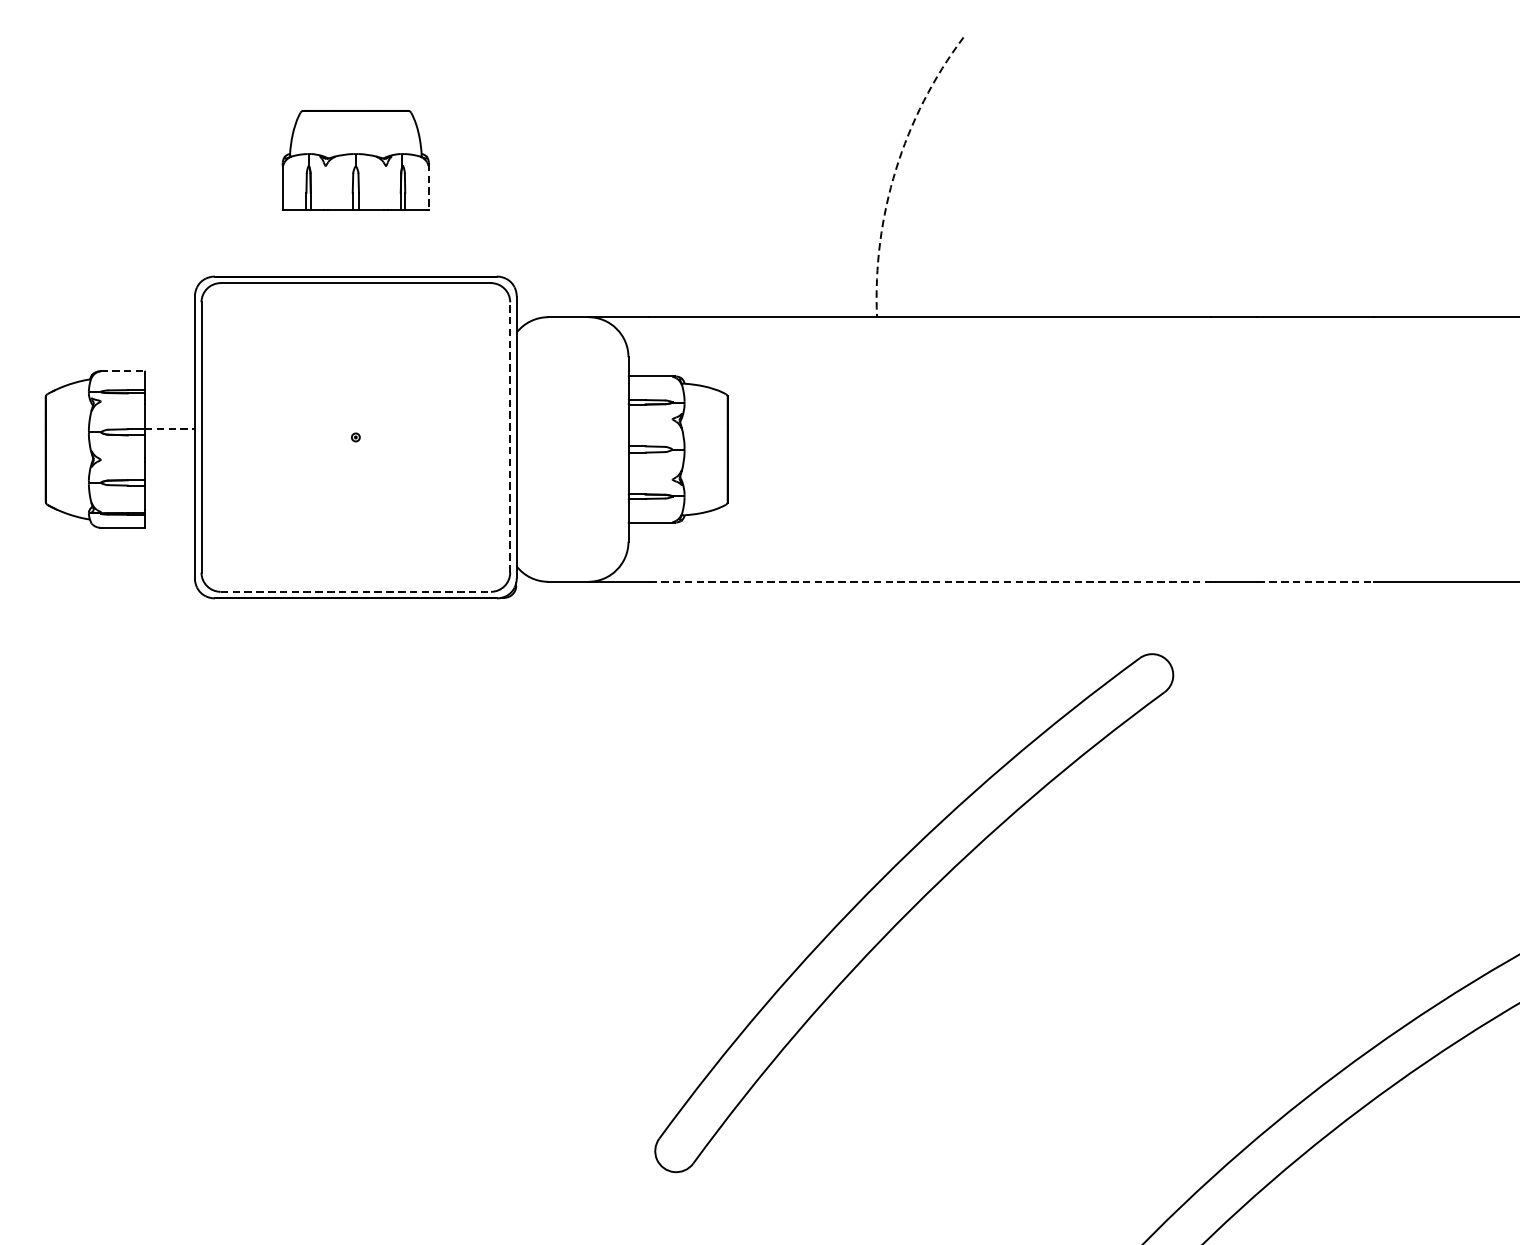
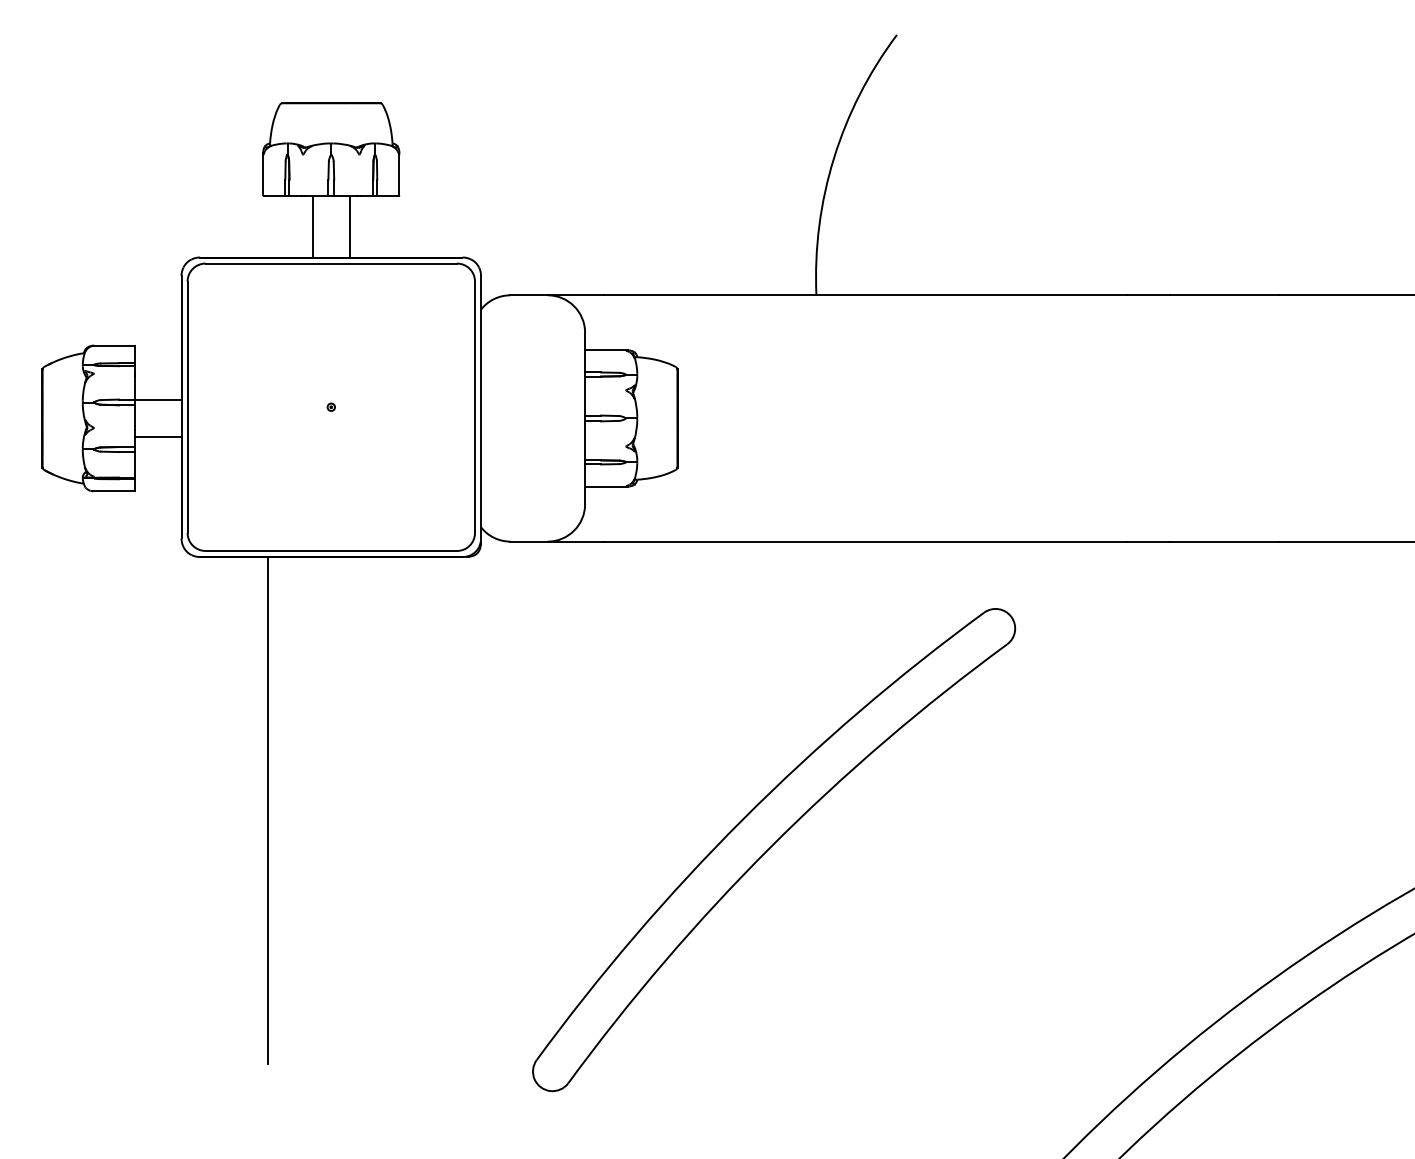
arc: (896, 170) -> (834, 158), dashed -> solid
line: (429, 187) -> (399, 174), dashed -> solid
line: (335, 243) -> (312, 226), added
line: (375, 243) -> (349, 226), added
line: (122, 371) -> (114, 345), dashed -> solid
line: (170, 429) -> (158, 399), dashed -> solid
line: (509, 437) -> (474, 407), dashed -> solid
line: (170, 469) -> (158, 437), added
line: (930, 581) -> (866, 541), dashed -> solid
line: (1316, 581) -> (1225, 541), dashed -> solid
line: (356, 591) -> (331, 550), dashed -> solid
line: (287, 870) -> (267, 810), added
part: (914, 913) -> (774, 850), moved

